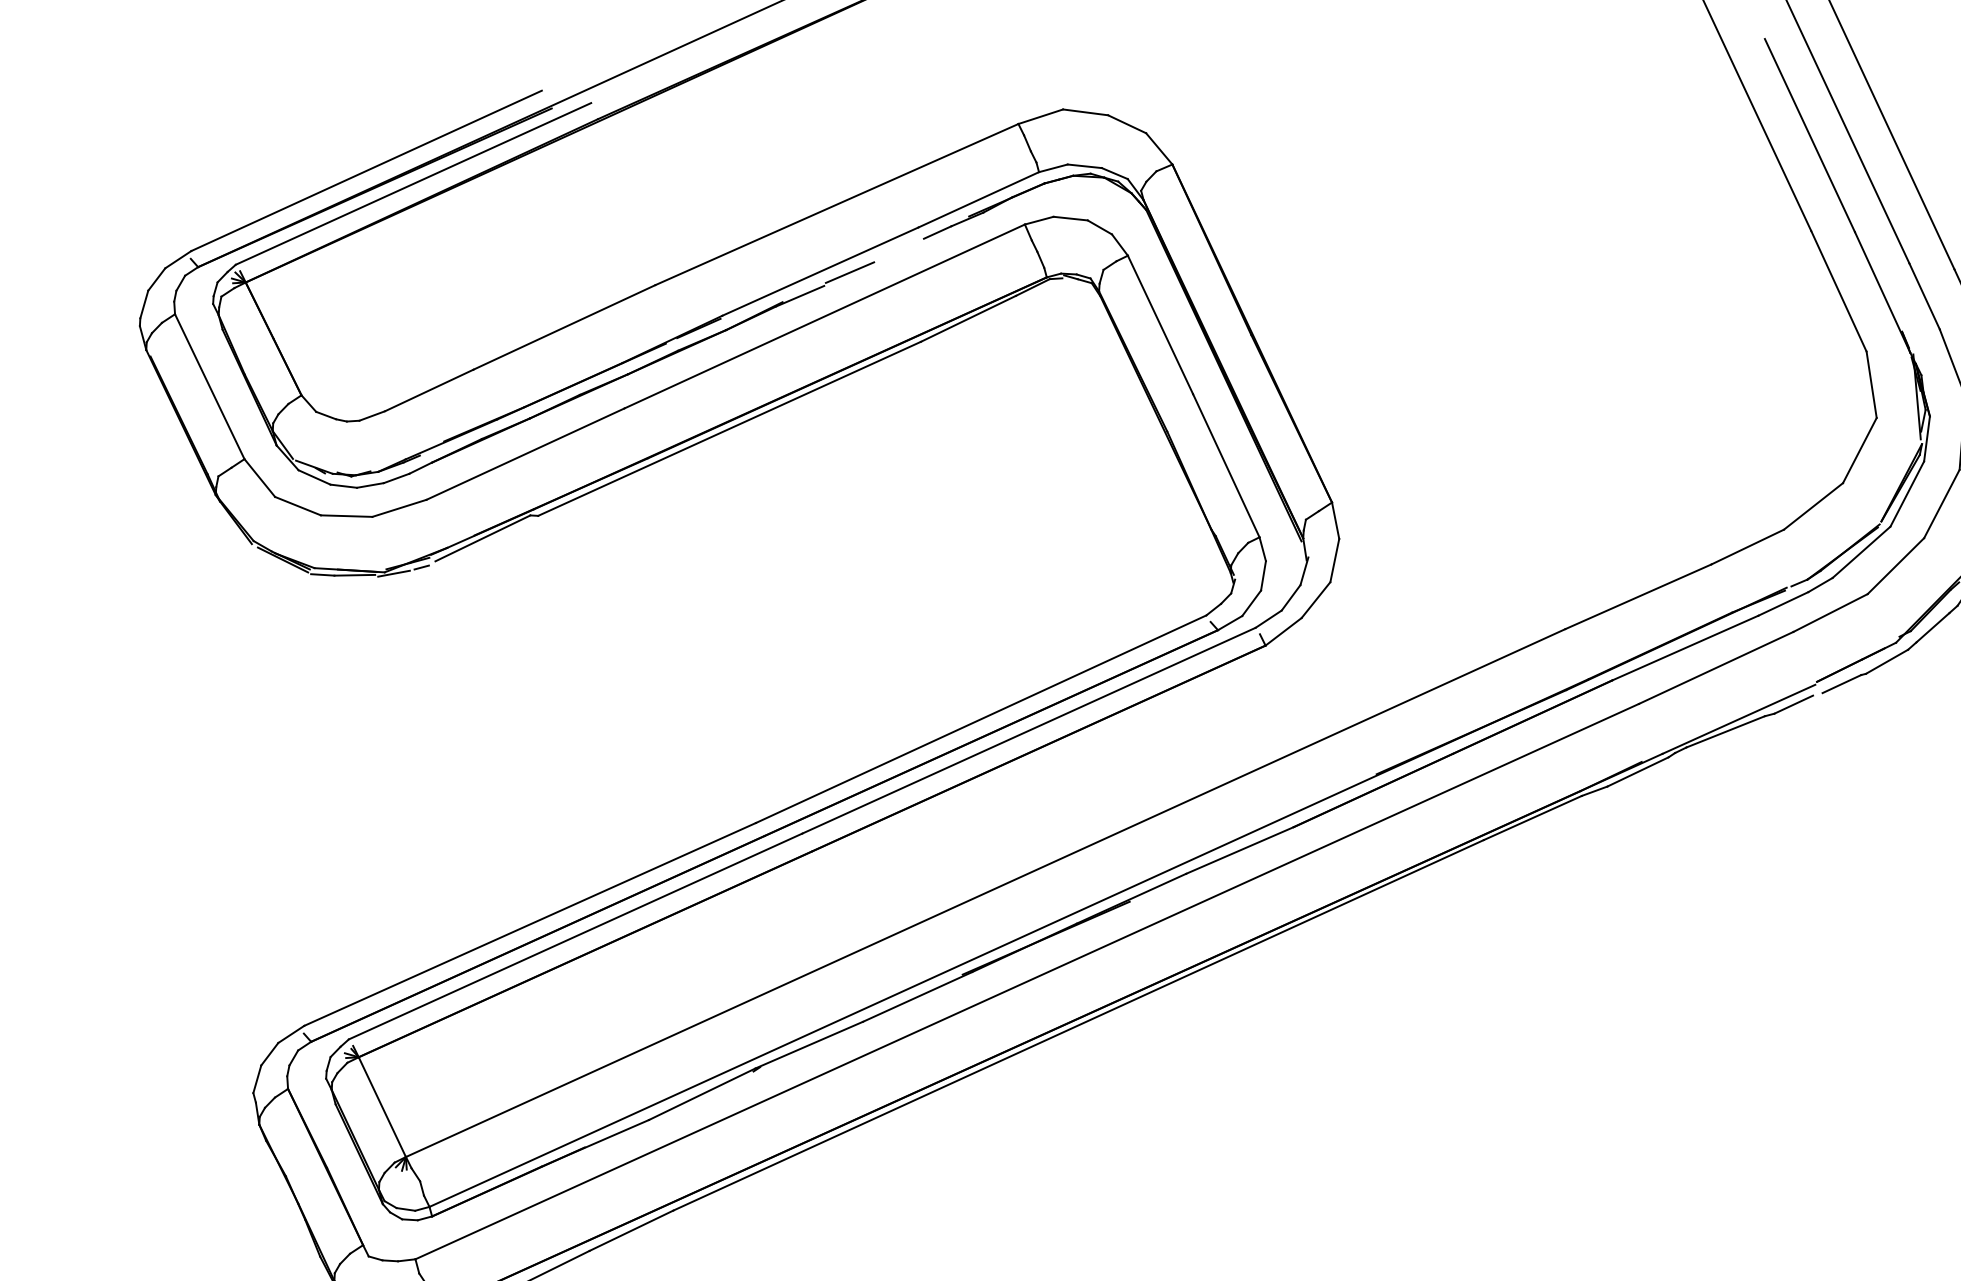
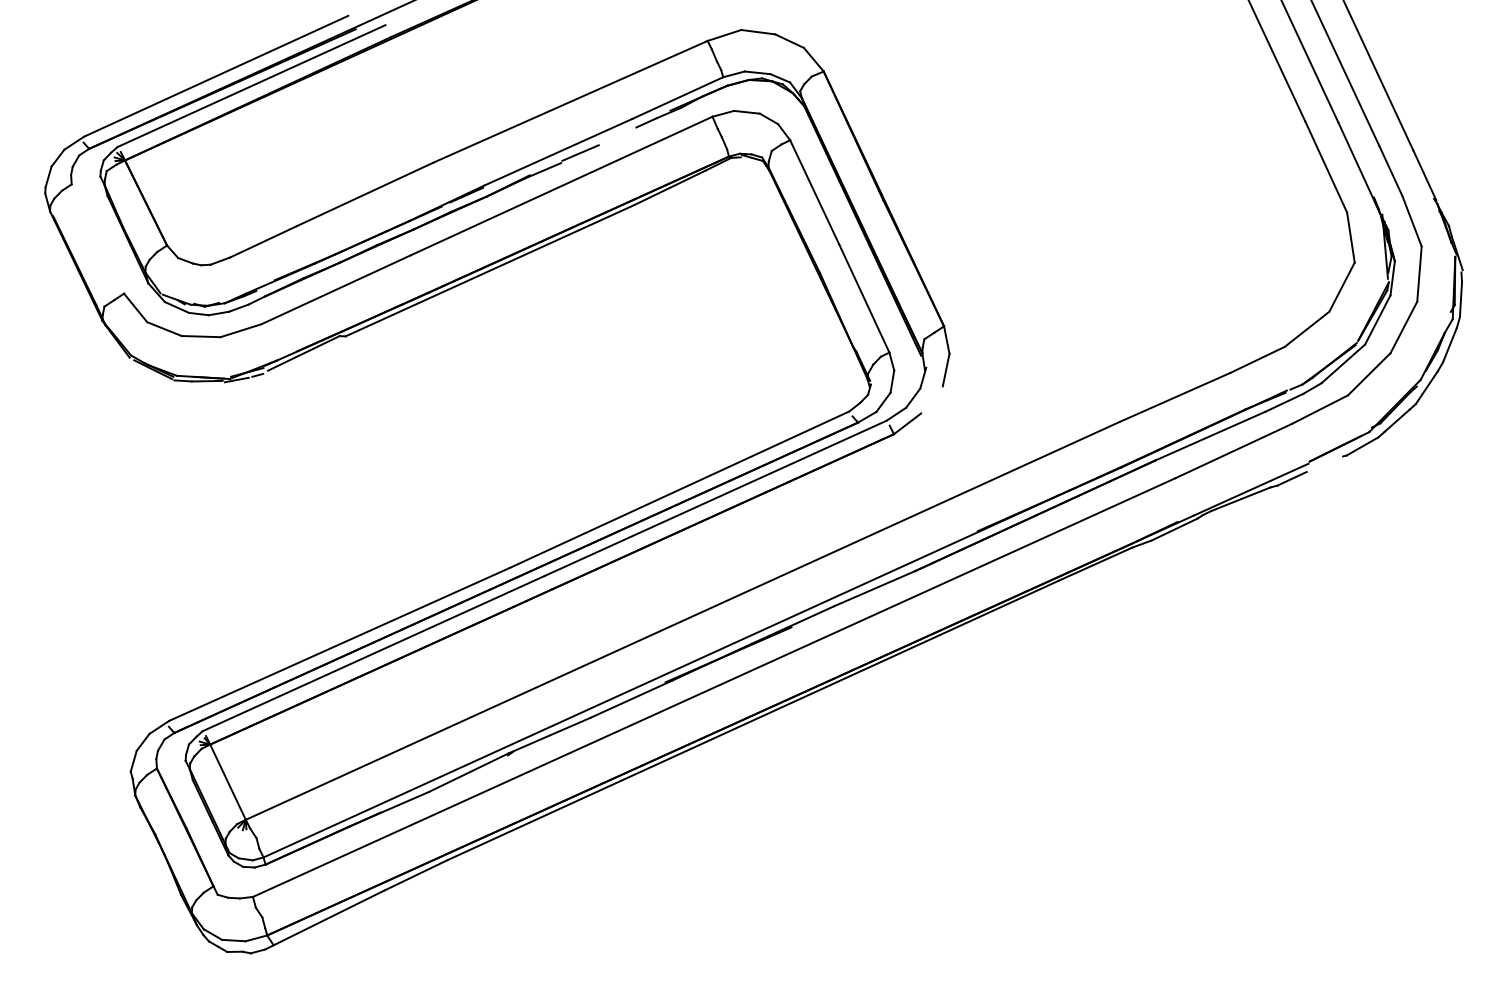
line: (209, 386) -> (97, 238), removed
line: (1315, 599) -> (931, 399), removed
line: (1841, 684) -> (1328, 463), removed

